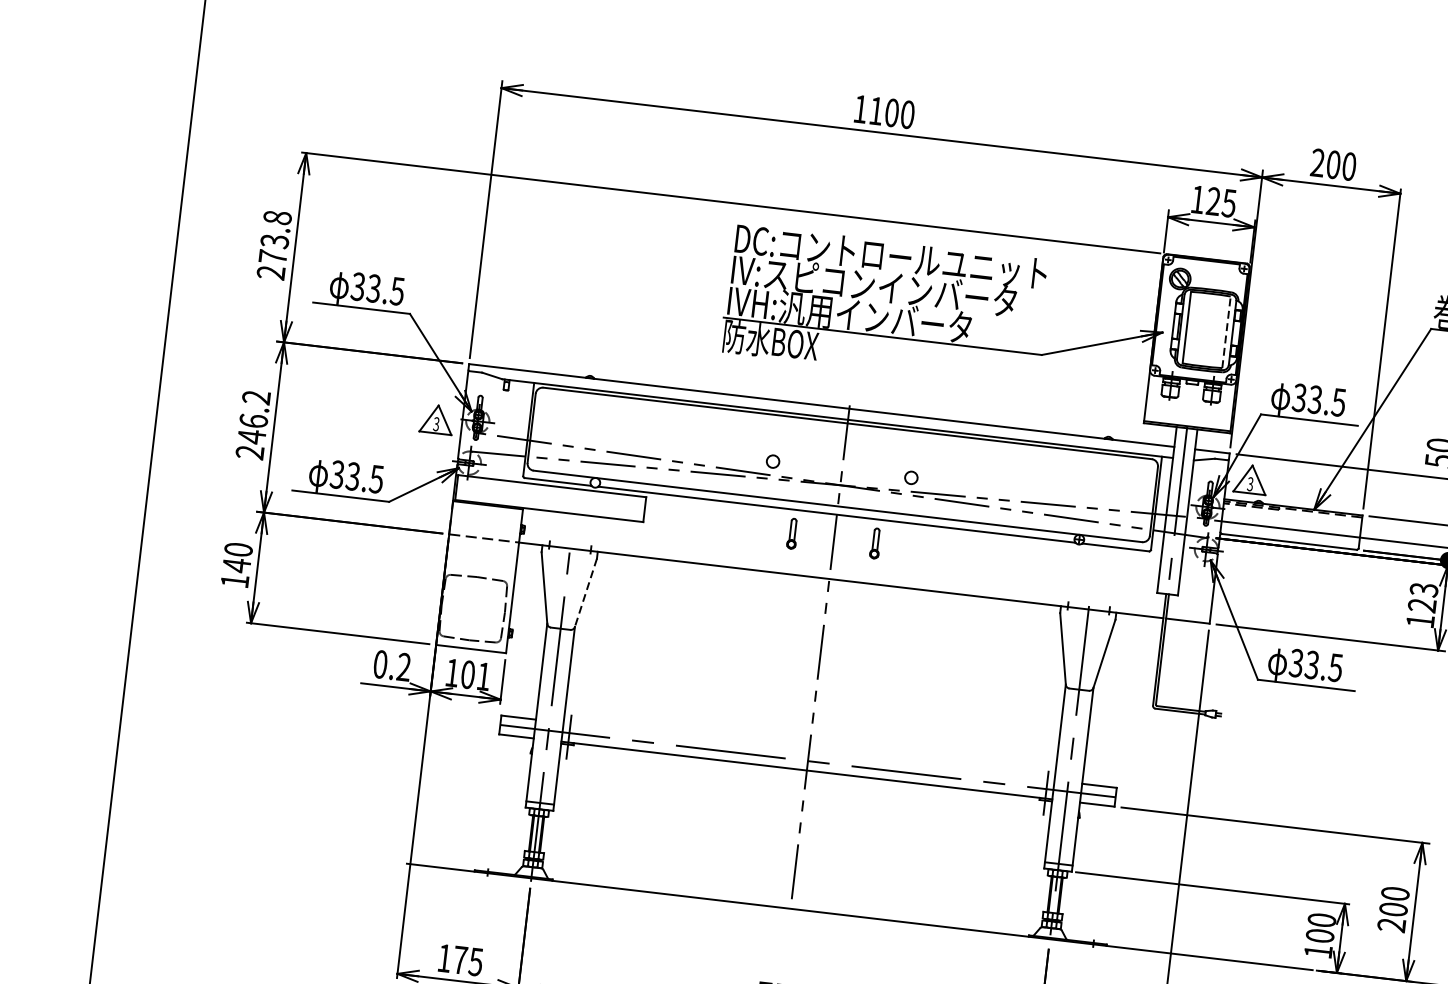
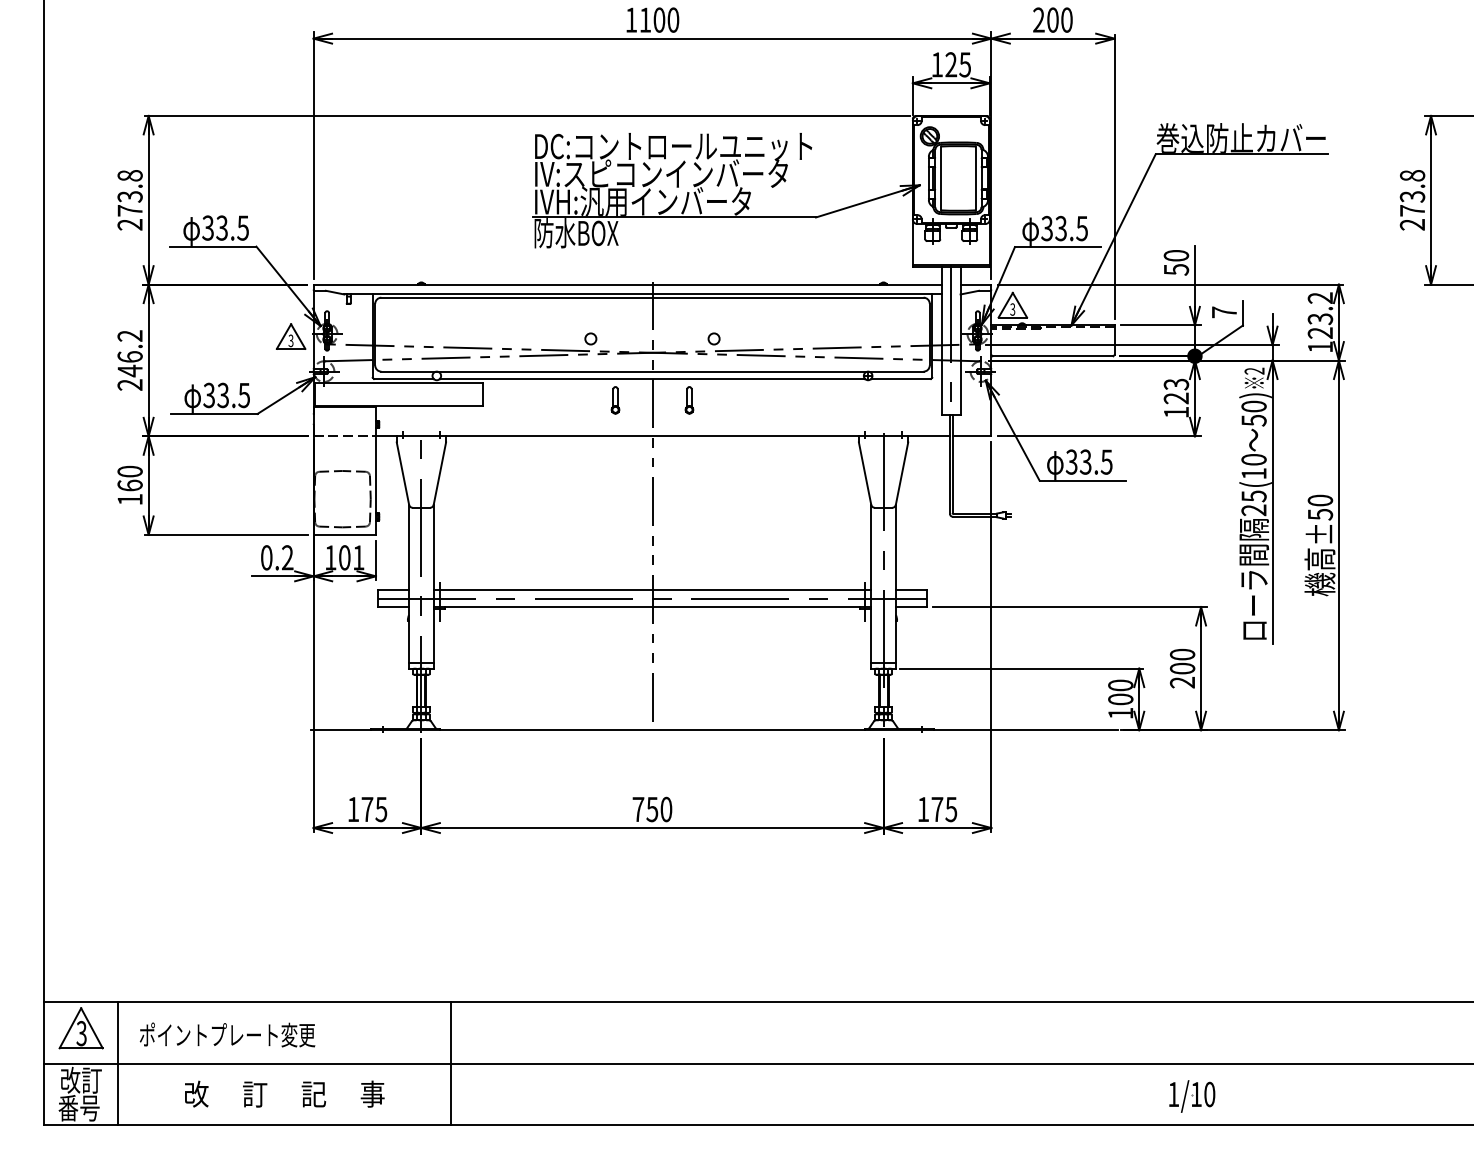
line: (1226, 332) -> (976, 178), dashed -> solid
text: (236, 565) -> (129, 485), 140 -> 160
line: (585, 592) -> (439, 473), dashed -> solid
line: (809, 751) -> (652, 590), added

